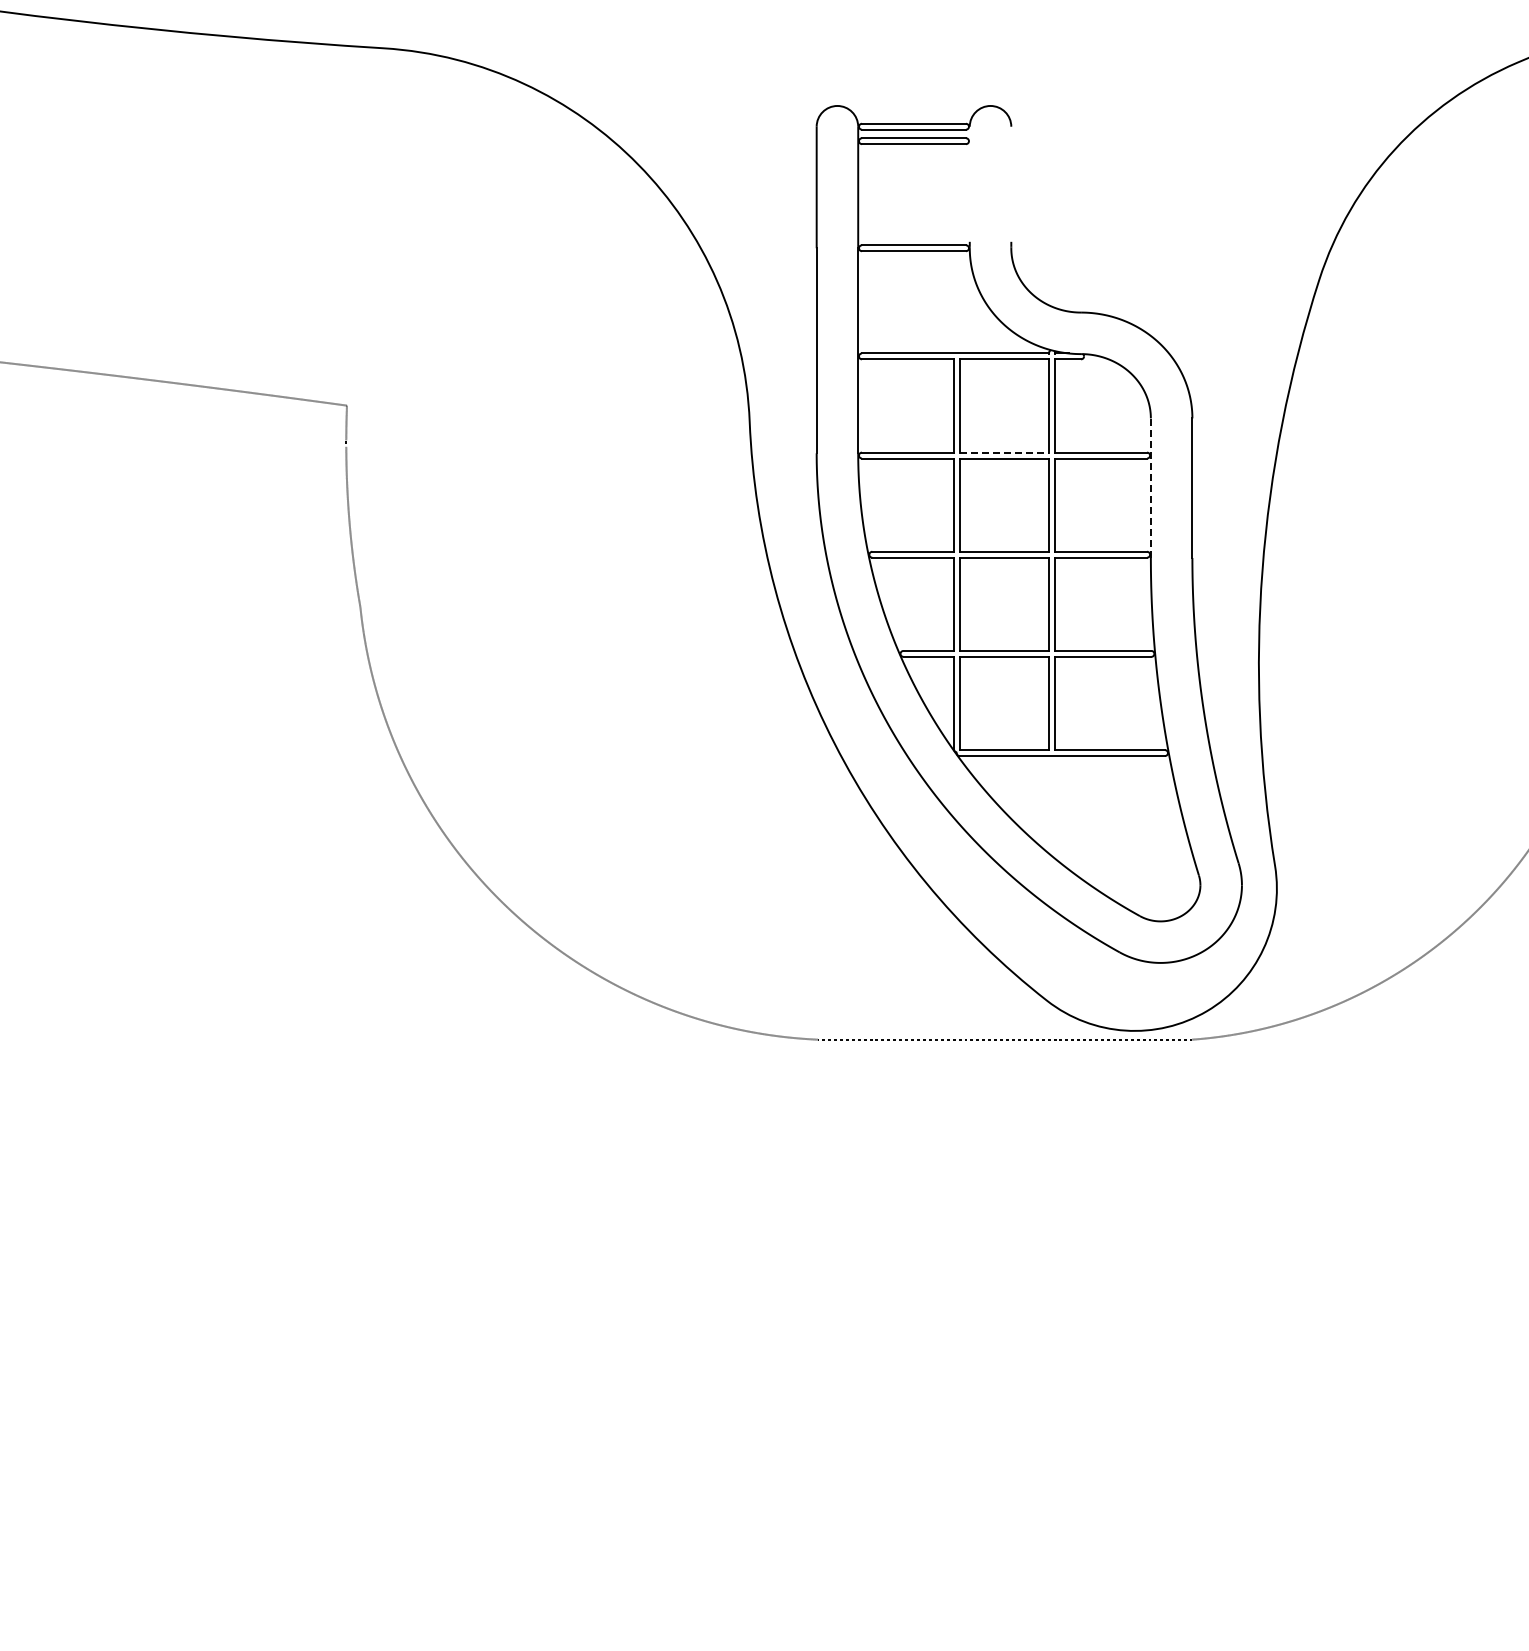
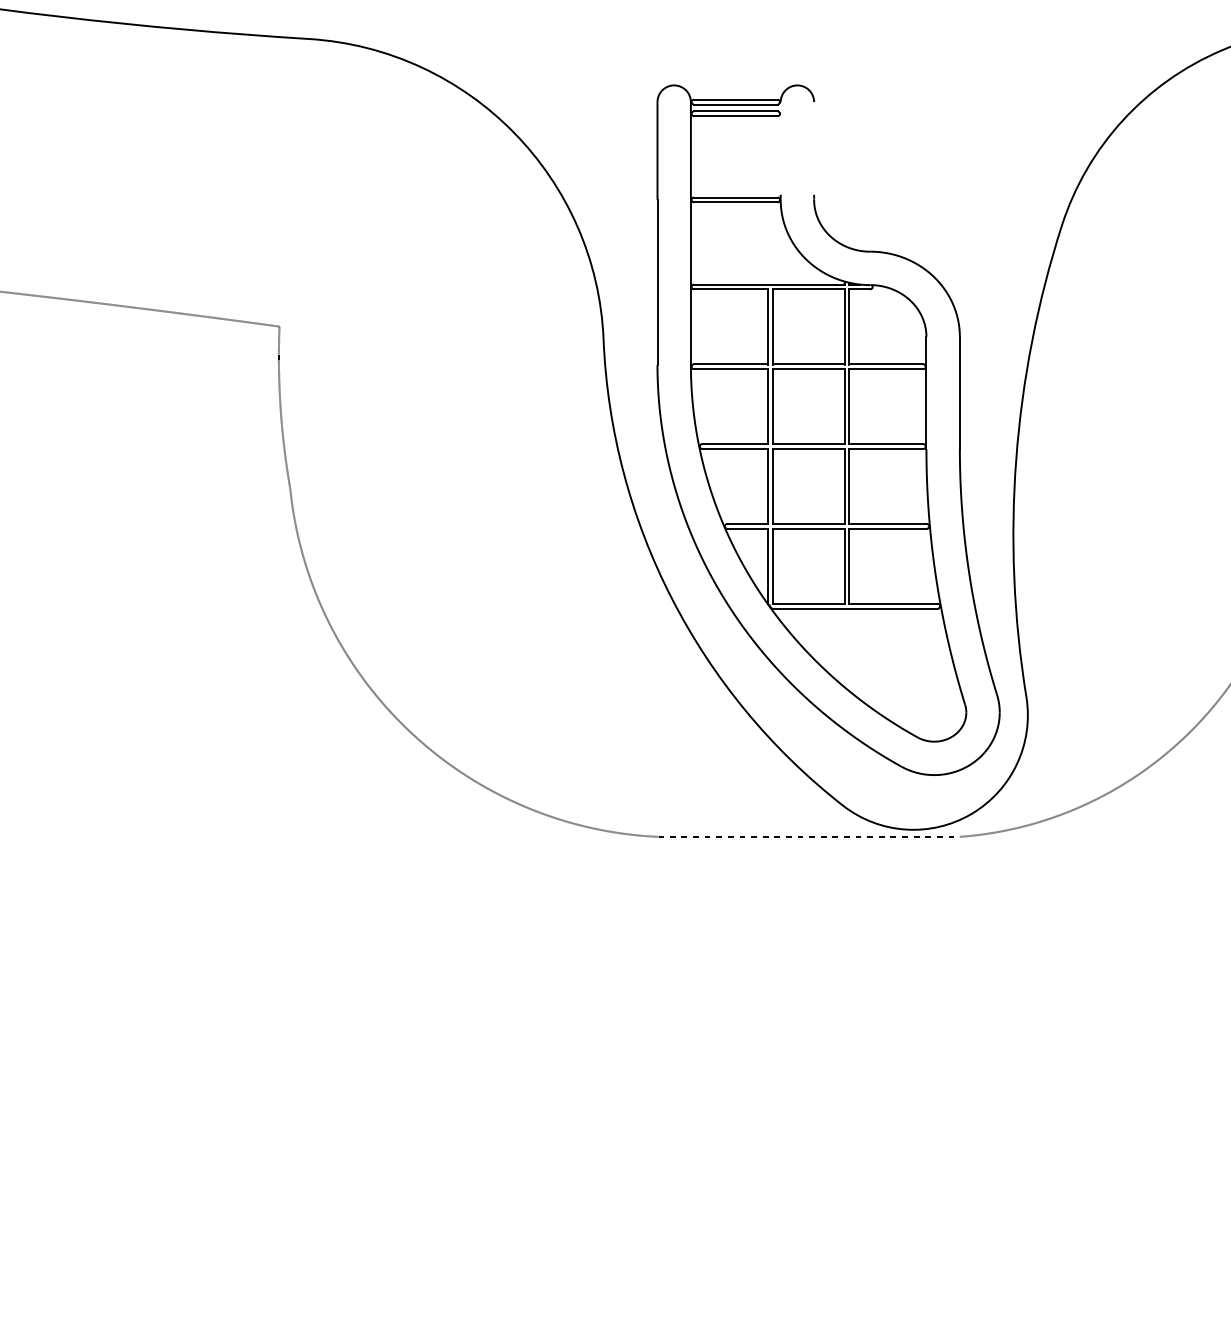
line: (1004, 452) -> (808, 364), dashed -> solid
line: (1150, 488) -> (926, 393), dashed -> solid

